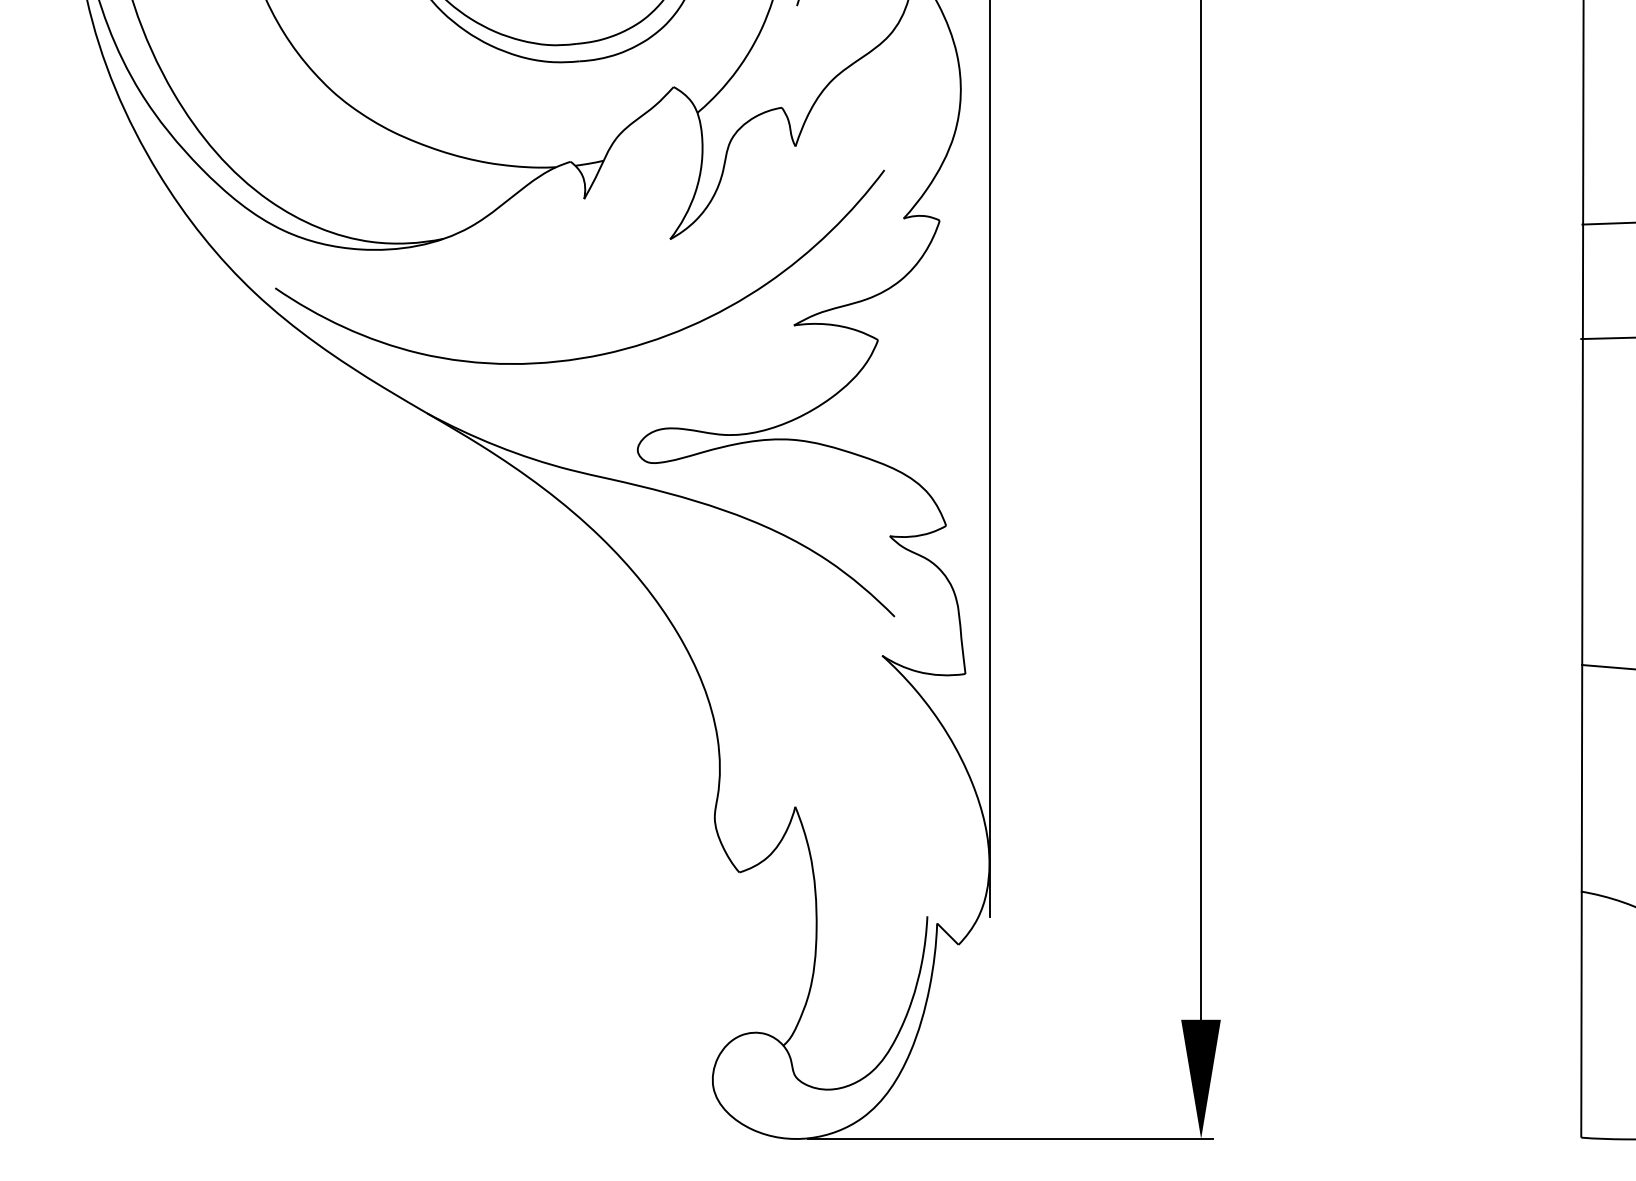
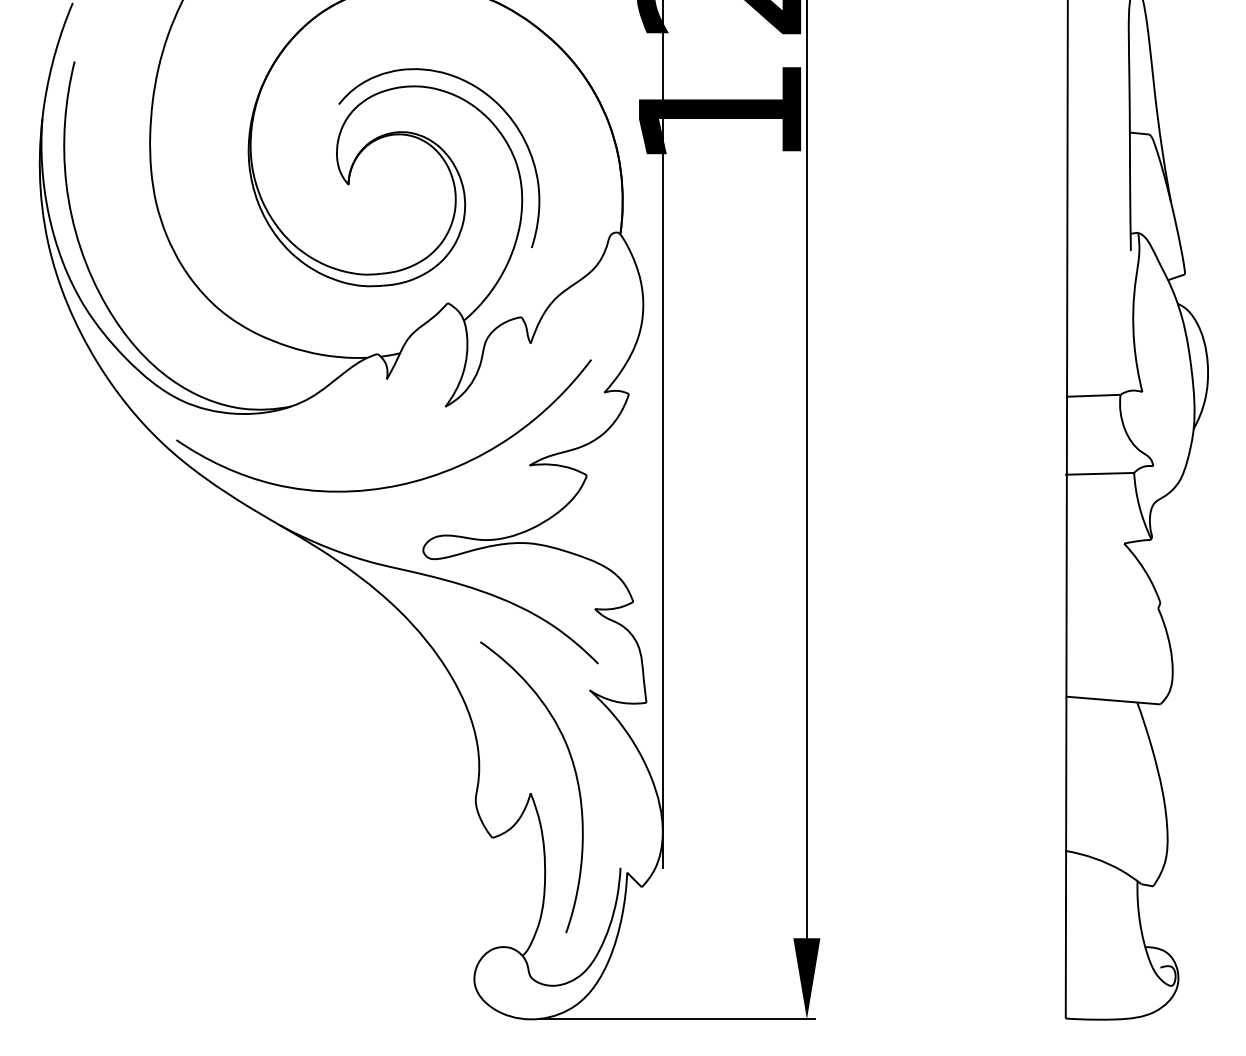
curve: (861, 782) -> (575, 776), added

